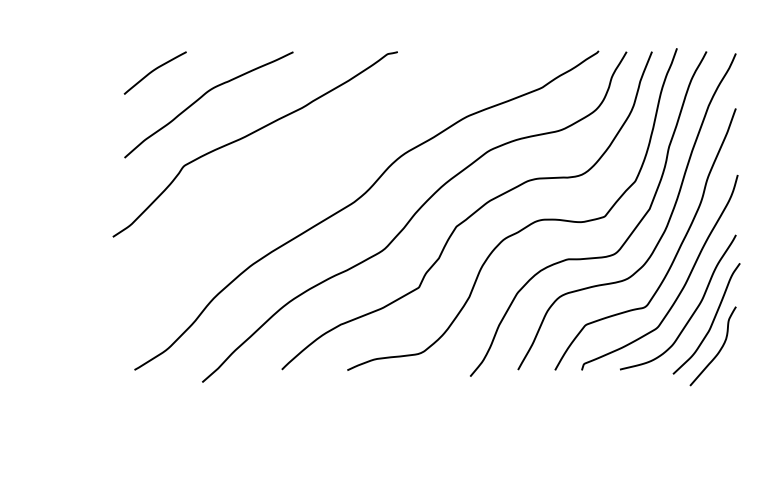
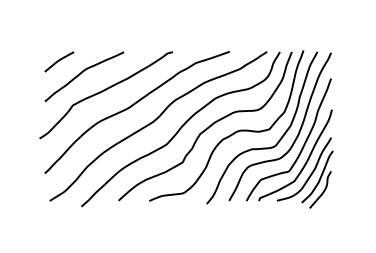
curve: (309, 170) -> (131, 107), added

